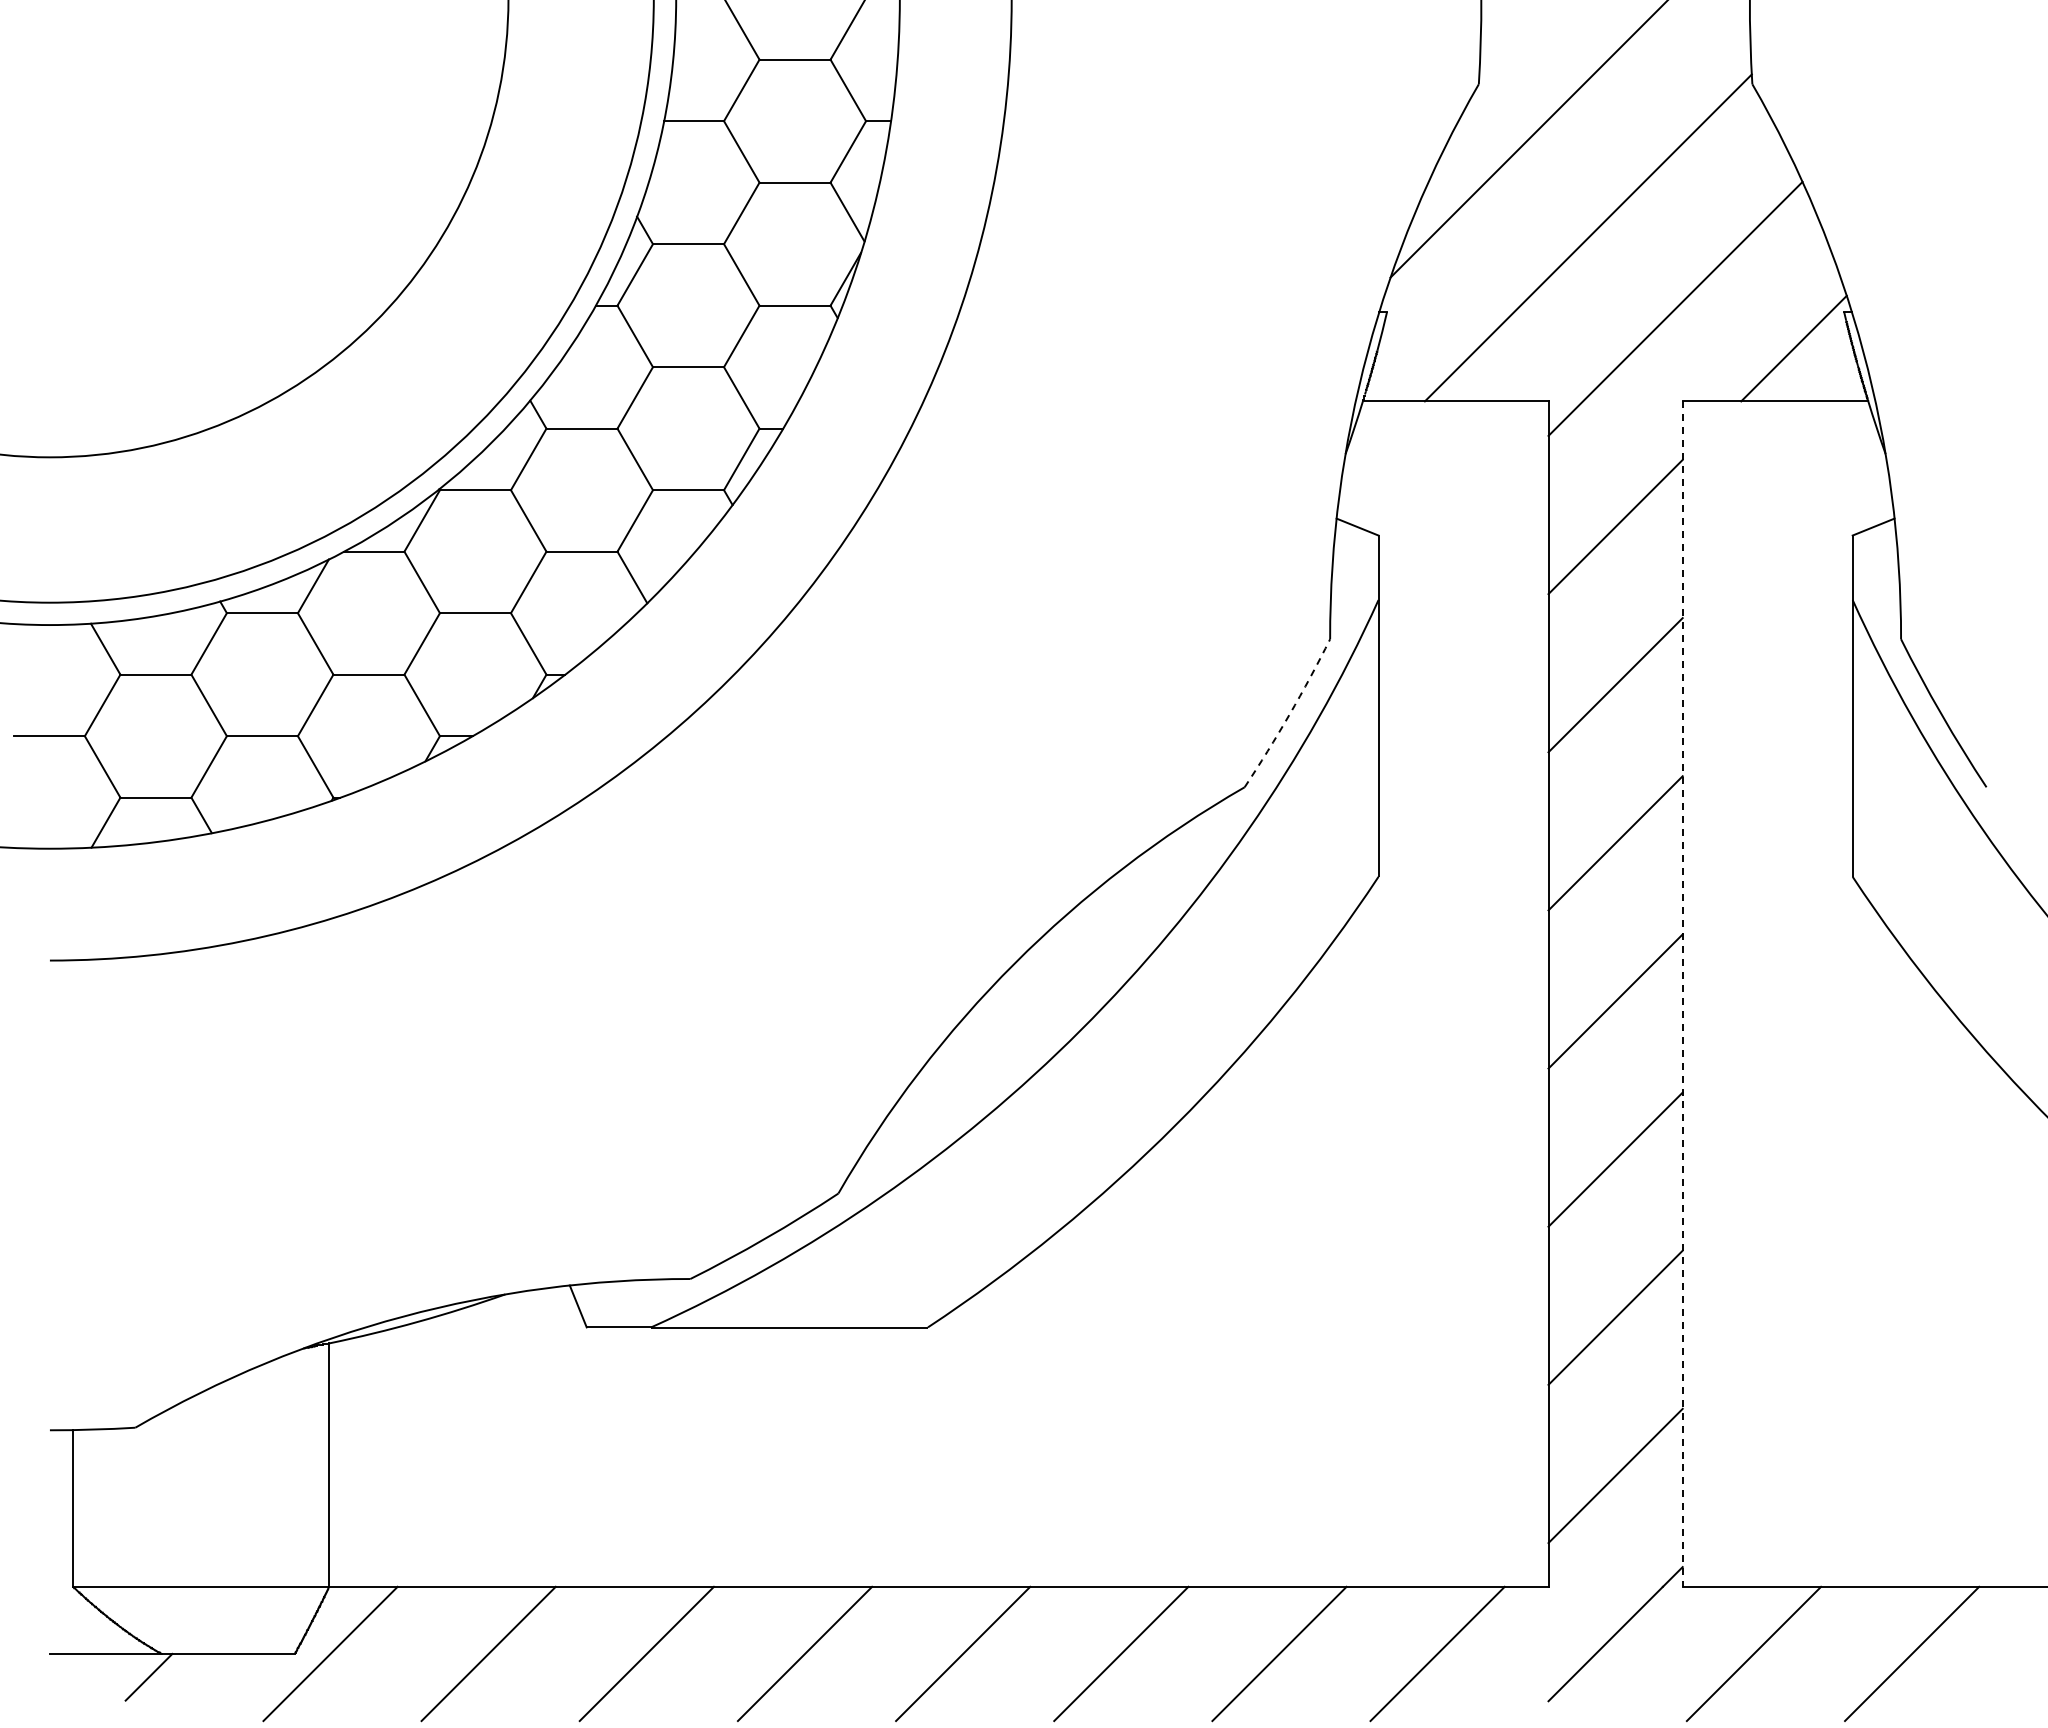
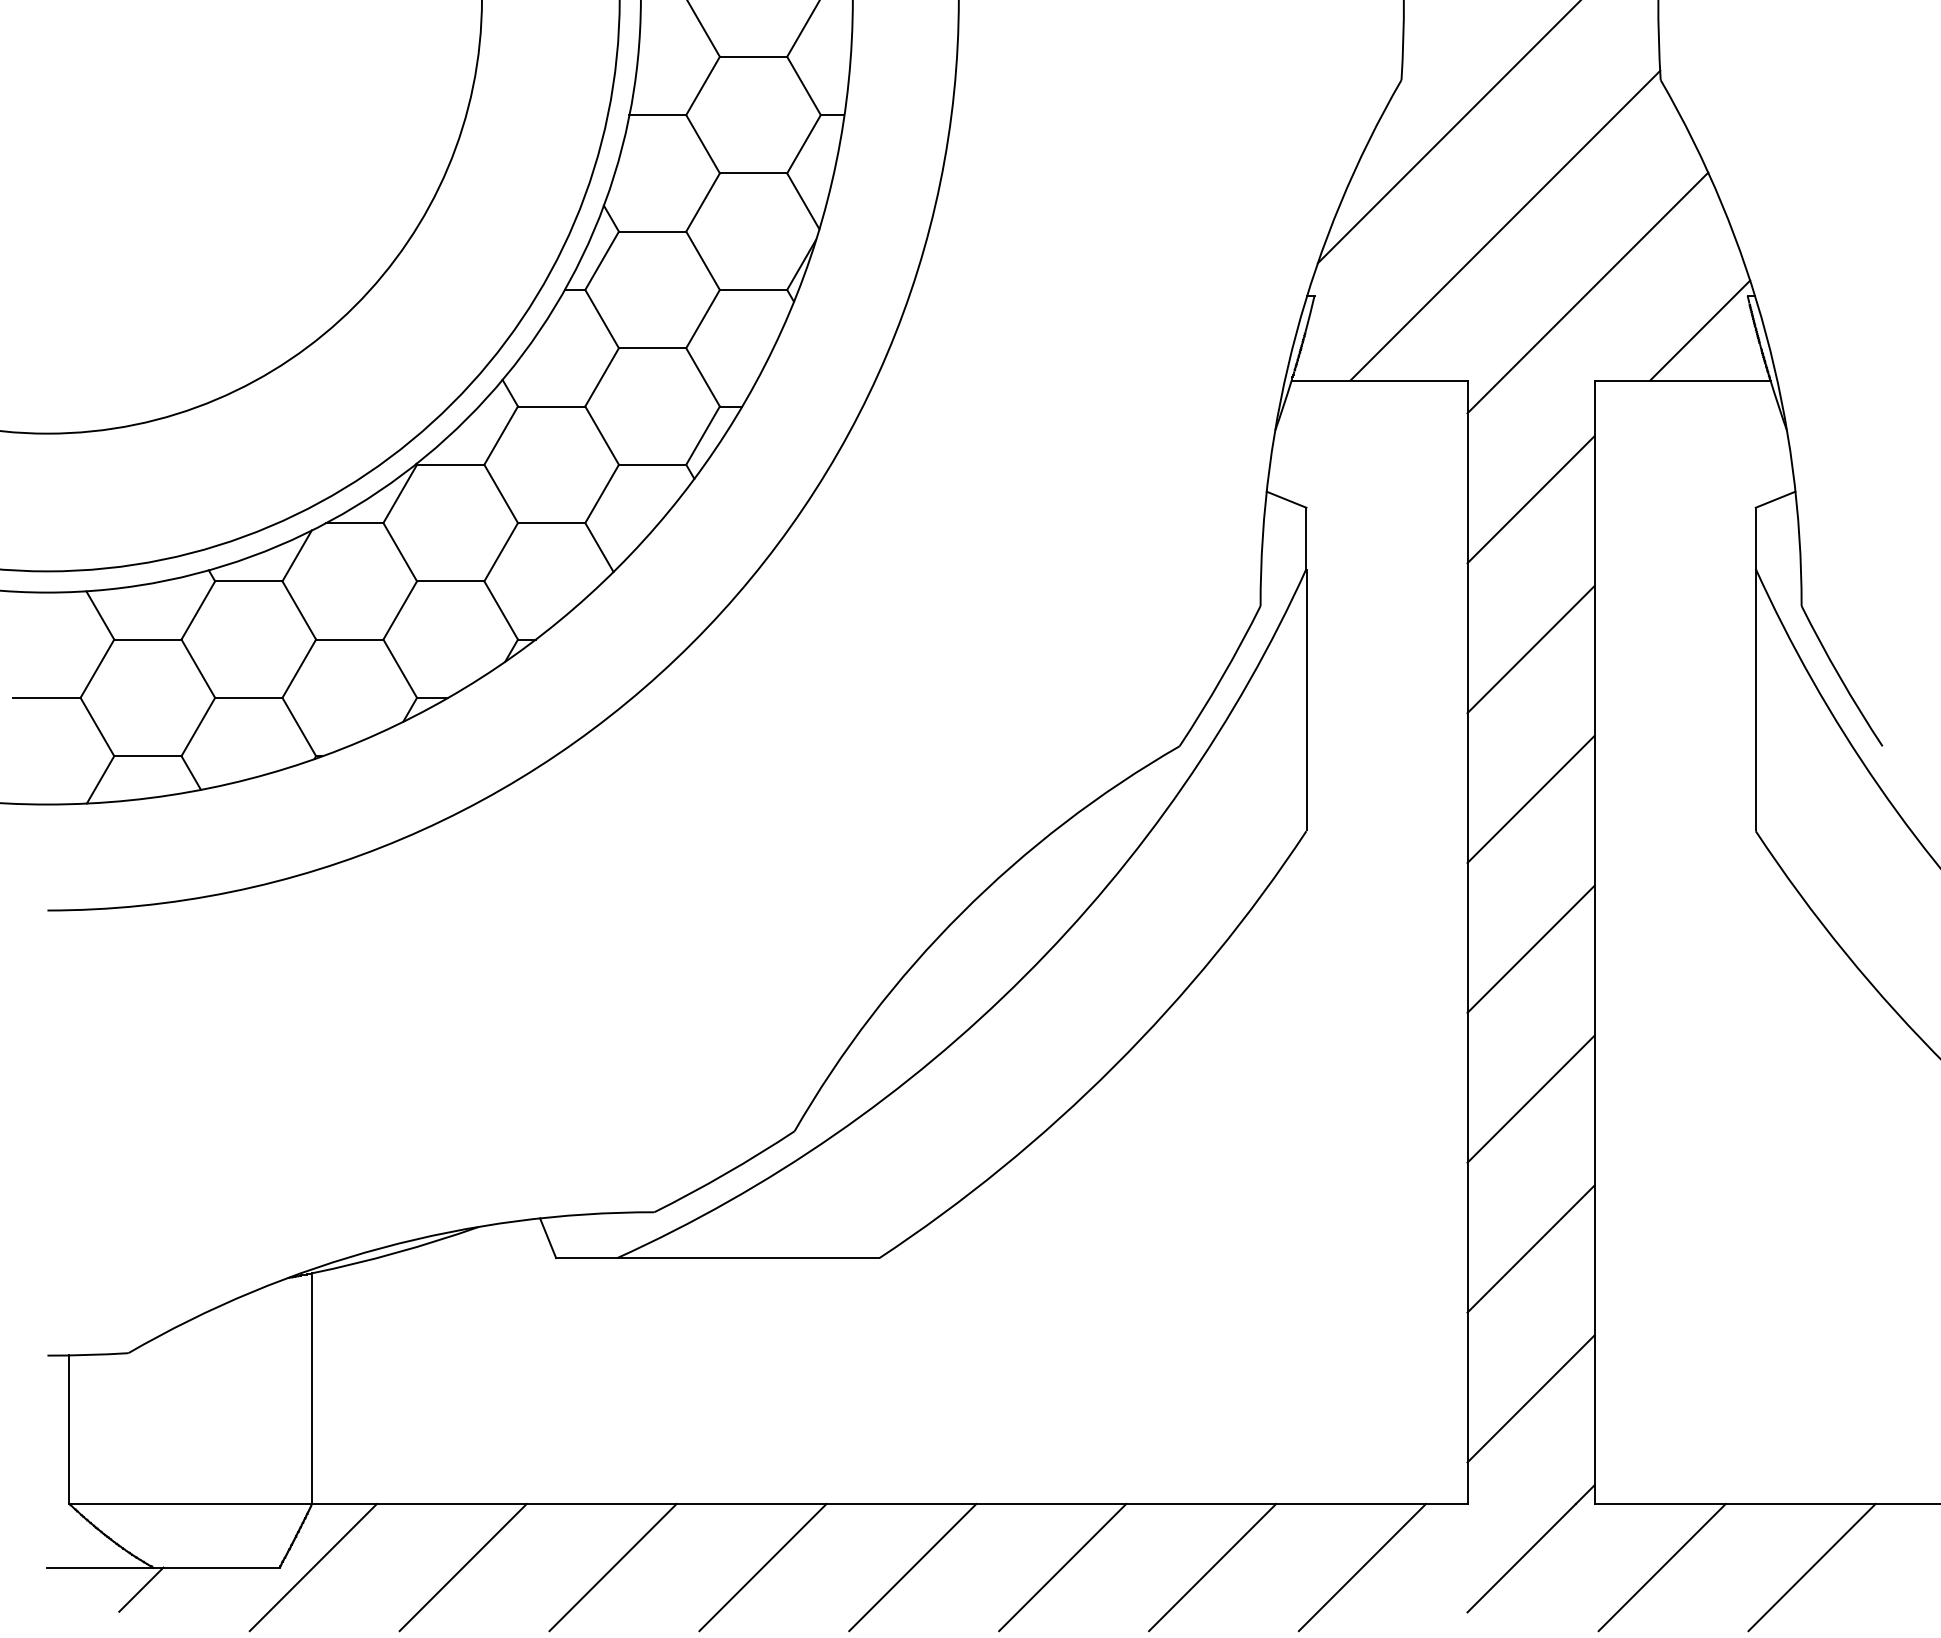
arc: (1289, 714) -> (1222, 677), dashed -> solid
line: (1682, 994) -> (1594, 942), dashed -> solid

